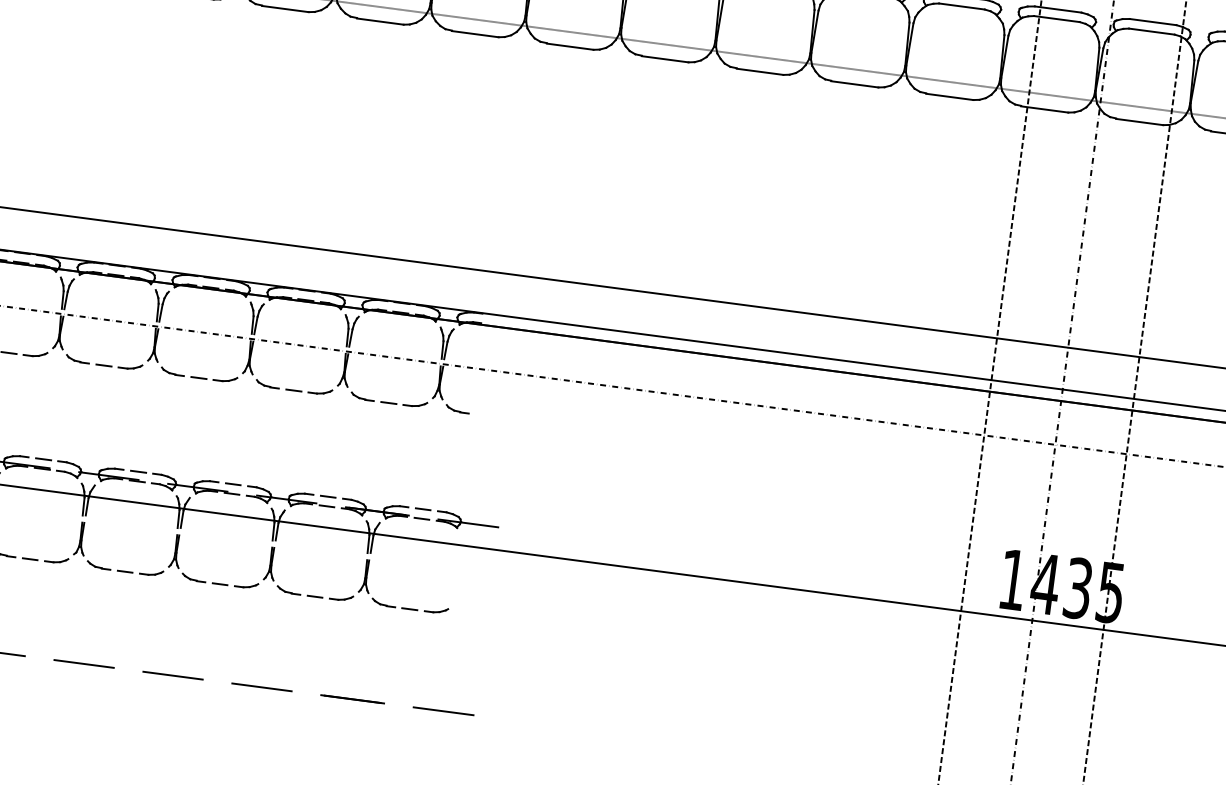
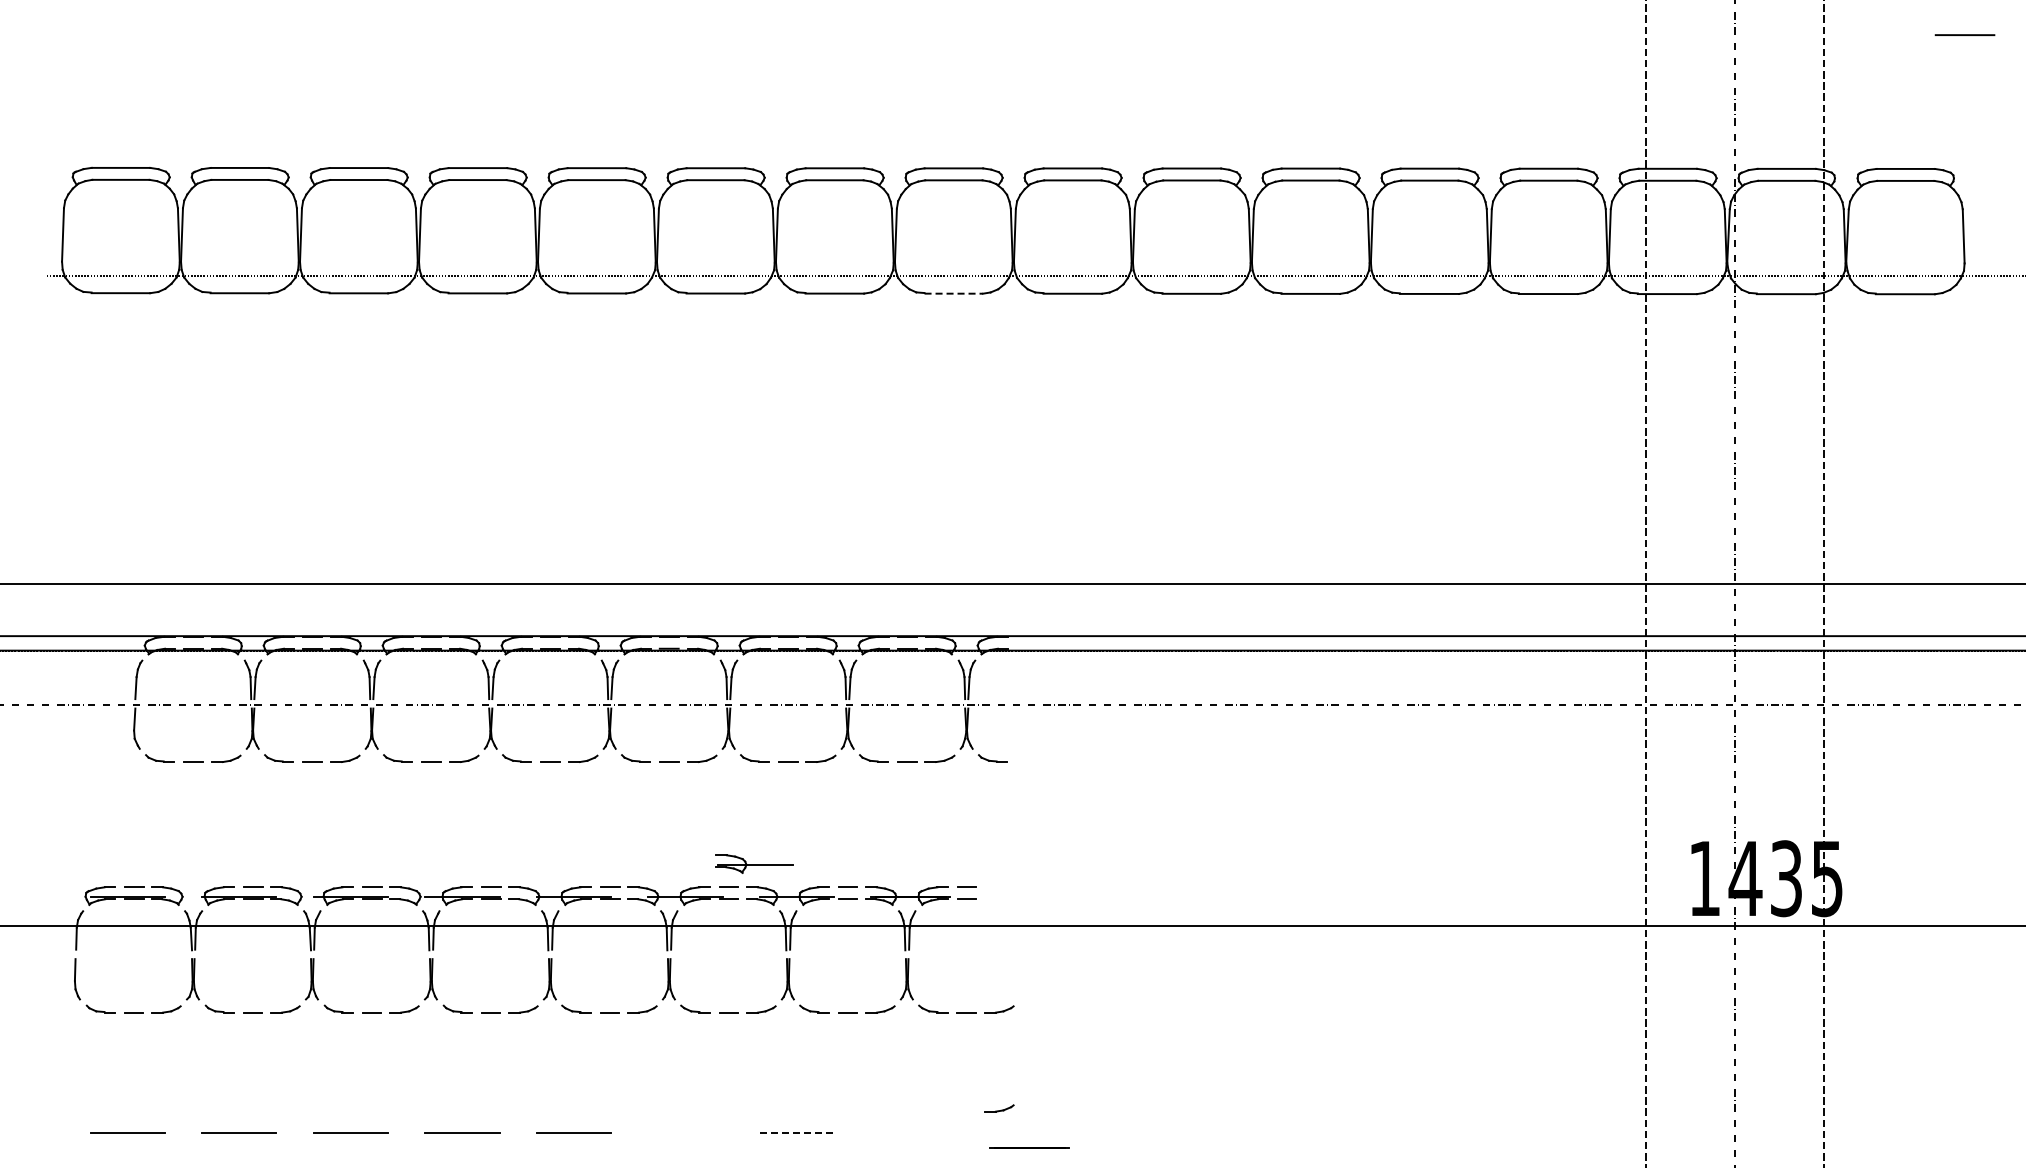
line: (475, 34) -> (954, 293), solid -> dashed
part: (467, 521) -> (754, 863), moved
line: (173, 675) -> (685, 1132), removed
line: (262, 687) -> (797, 1132), solid -> dashed
part: (426, 689) -> (999, 1108), added
line: (352, 699) -> (1029, 1147), moved
line: (443, 710) -> (1024, 1132), removed

